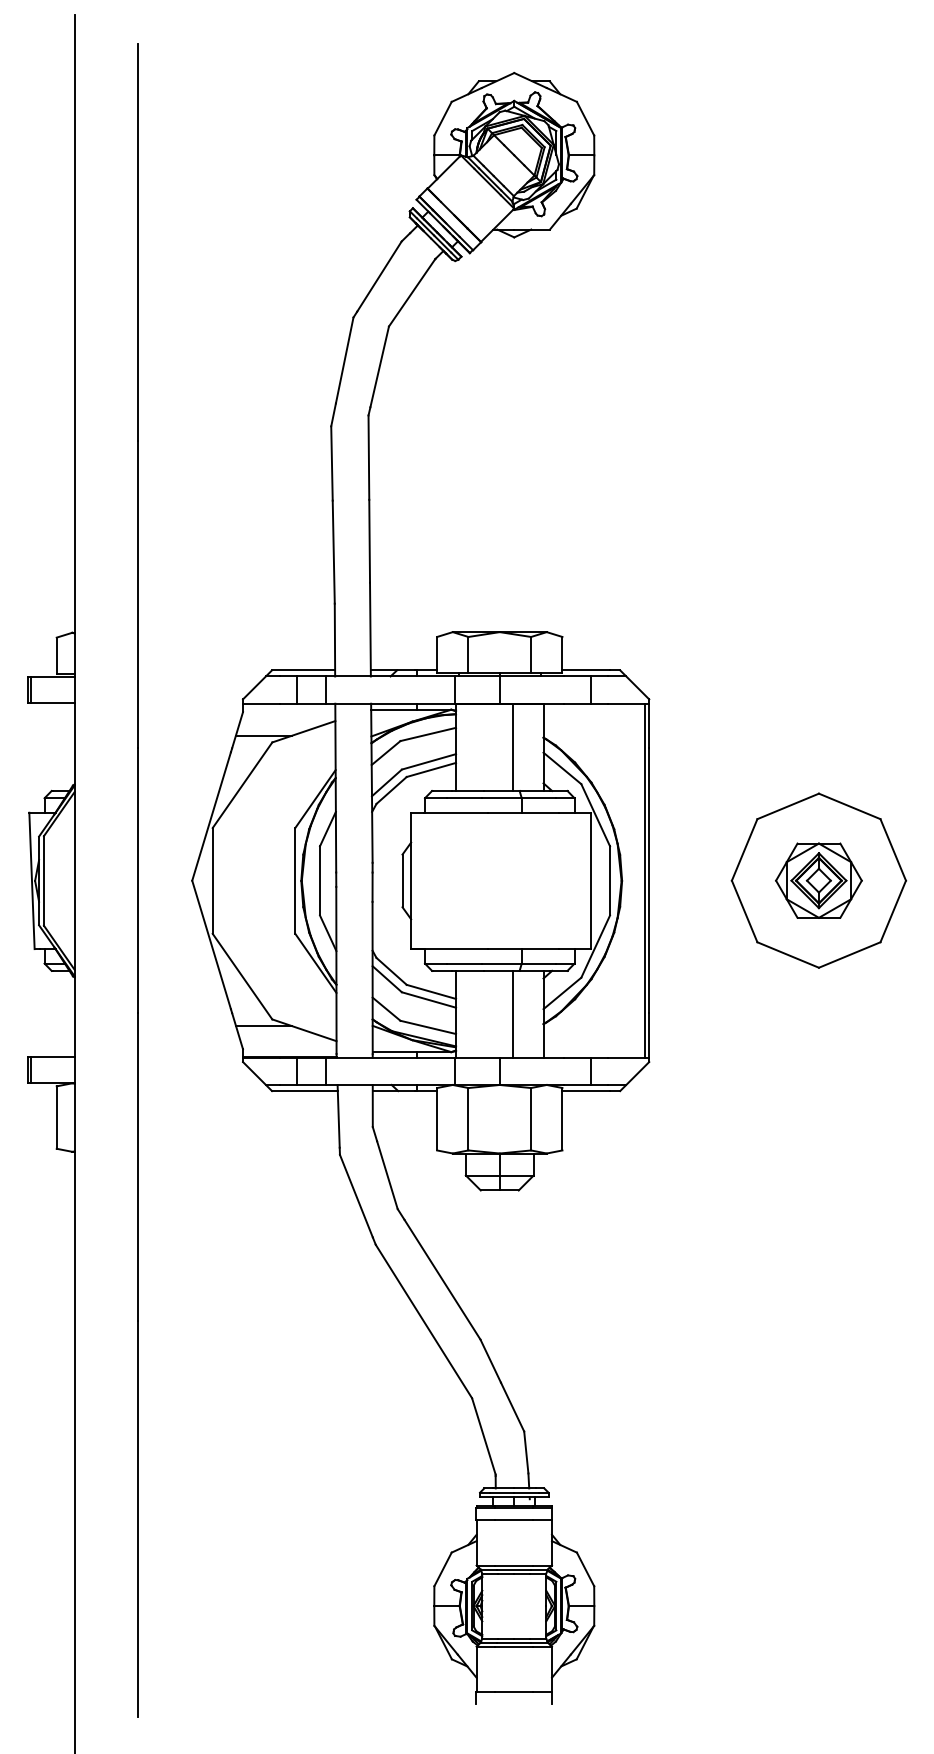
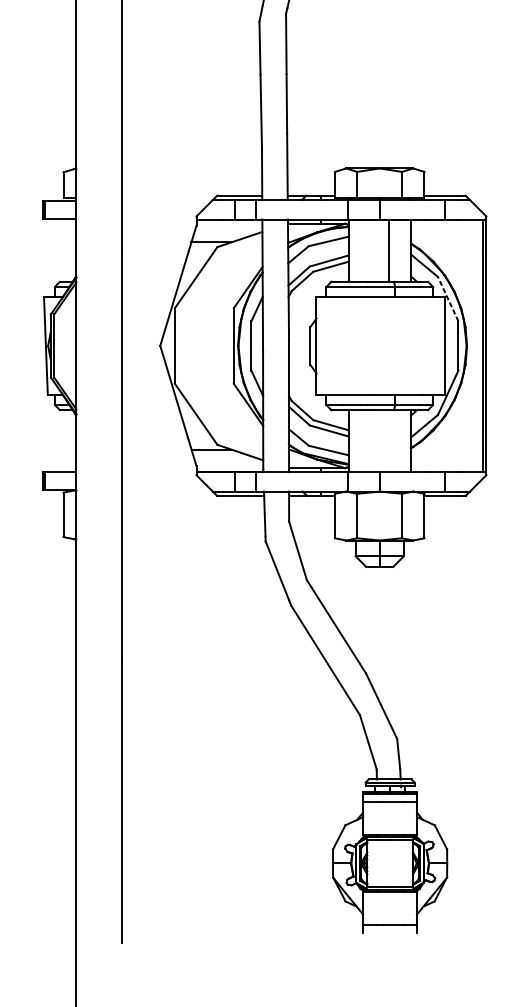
line: (595, 814) -> (448, 298), solid -> dashed
line: (512, 1013) -> (388, 440), removed

